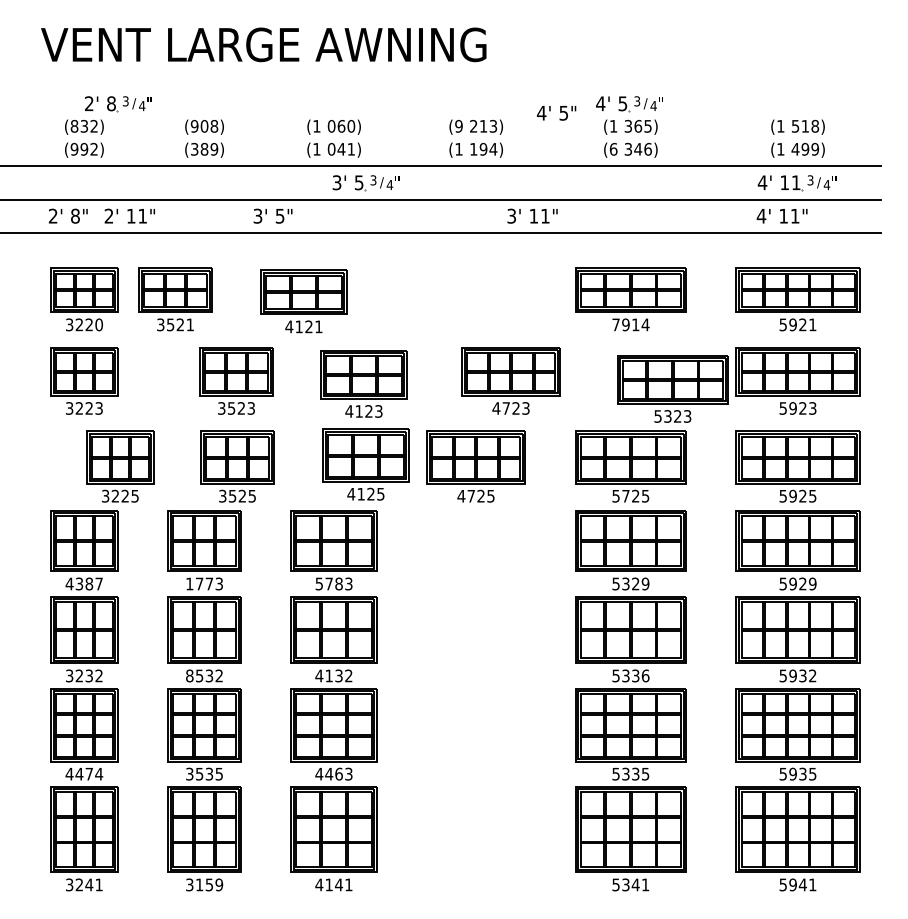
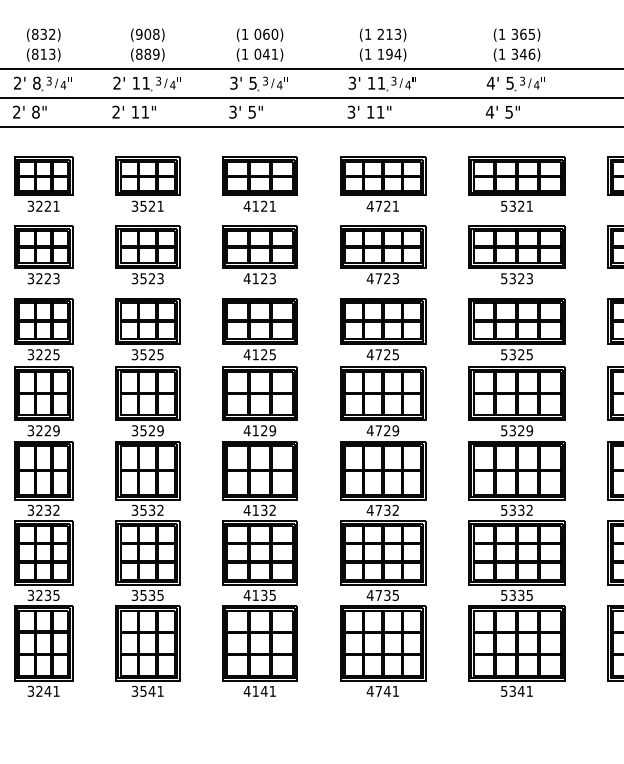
part: (118, 104) -> (42, 83), moved
part: (629, 104) -> (515, 83), moved
text: (556, 113) -> (502, 112), moved
text: (458, 126) -> (367, 34), (9 -> (1
text: (83, 148) -> (42, 53), (992) -> (813)
text: (613, 148) -> (501, 53), (6 -> (1
text: (194, 149) -> (139, 54), (389) -> (889)
part: (203, 183) -> (146, 83), added
part: (365, 183) -> (258, 83), moved
part: (475, 183) -> (382, 83), added
text: (129, 215) -> (133, 111), moved
text: (272, 215) -> (245, 111), moved
text: (532, 215) -> (369, 111), moved
part: (175, 299) -> (147, 184), moved
part: (475, 299) -> (382, 184), added
part: (303, 301) -> (259, 184), moved
text: (98, 324) -> (55, 206), 3220 -> 3221
text: (630, 324) -> (516, 206), 7914 -> 5321
part: (236, 380) -> (147, 254), moved
part: (510, 380) -> (382, 254), moved
part: (363, 383) -> (259, 254), moved
part: (672, 388) -> (516, 254), moved
part: (365, 464) -> (259, 328), moved
part: (120, 466) -> (43, 328), moved
part: (237, 466) -> (147, 328), moved
text: (625, 495) -> (512, 354), 5725 -> 5325
text: (83, 583) -> (42, 430), 4387 -> 3229
text: (204, 583) -> (147, 430), 1773 -> 3529
text: (333, 583) -> (259, 430), 5783 -> 4129
text: (189, 675) -> (134, 510), 8532 -> 3532
text: (645, 675) -> (529, 510), 5336 -> 5332
part: (475, 700) -> (382, 531), added
text: (84, 773) -> (43, 594), 4474 -> 3235
text: (338, 773) -> (263, 594), 4463 -> 4135
text: (209, 884) -> (152, 691), 3159 -> 3541

